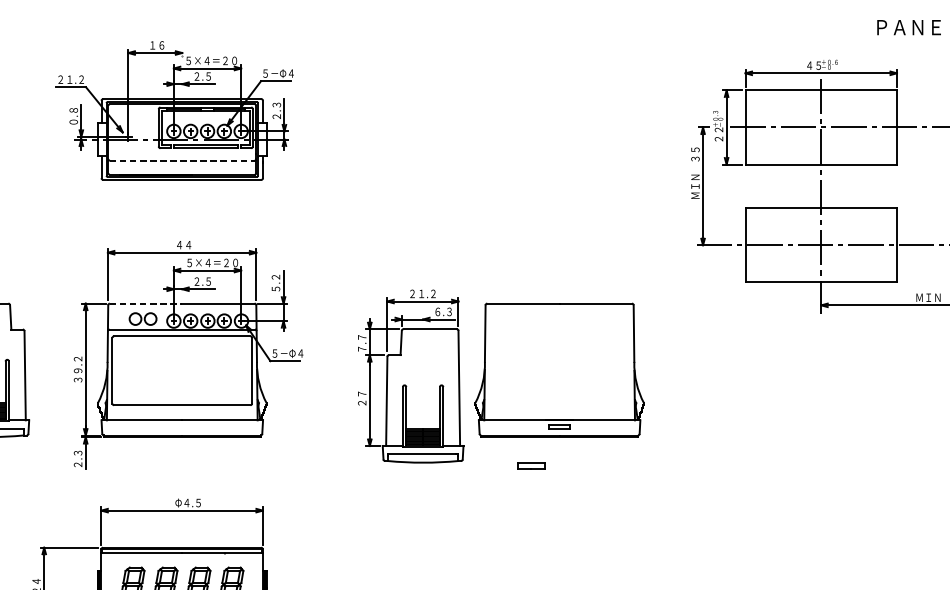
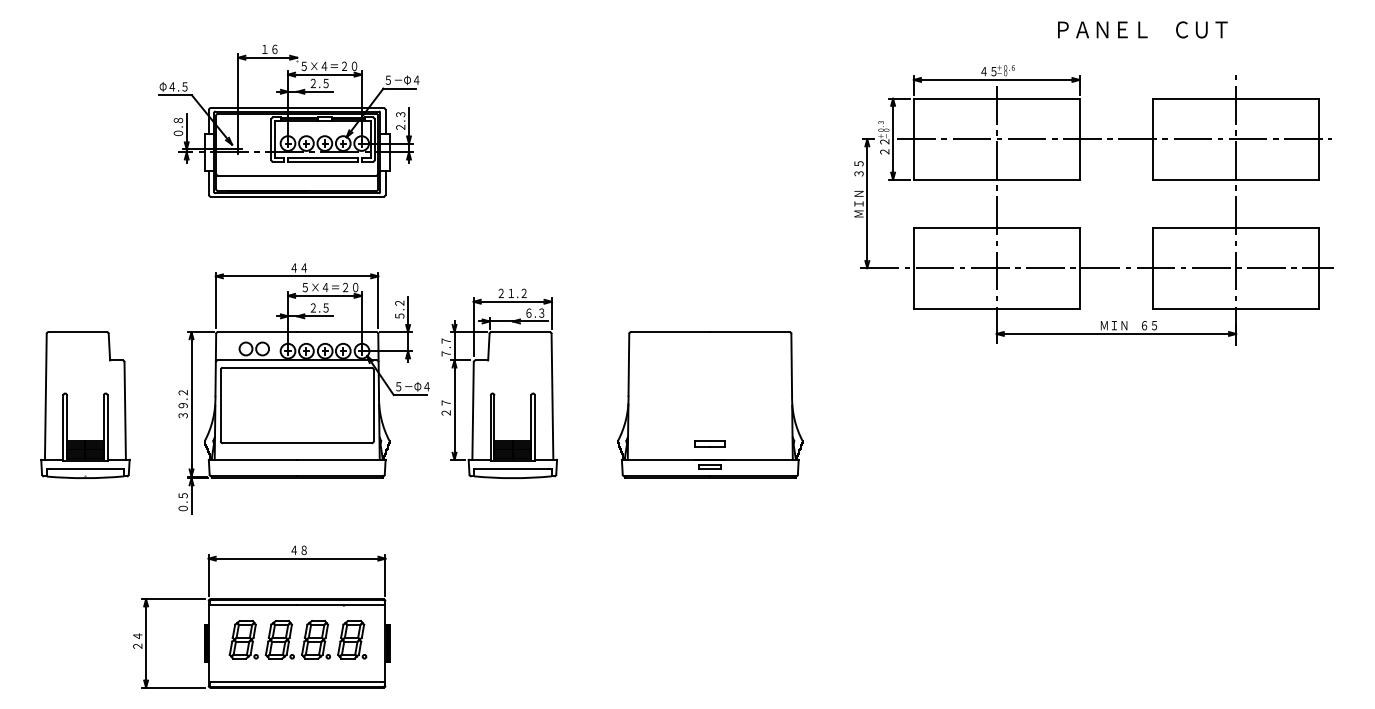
text: (70, 79) -> (174, 86), ２１.２ -> Φ４.５
line: (182, 160) -> (297, 175), dashed -> solid
line: (145, 304) -> (257, 332), dashed -> solid
part: (410, 376) -> (499, 383), moved
text: (77, 459) -> (182, 502), ２.３ -> ０.５
part: (530, 465) -> (709, 443), moved
text: (188, 503) -> (303, 550), Φ４.５ -> ４８

